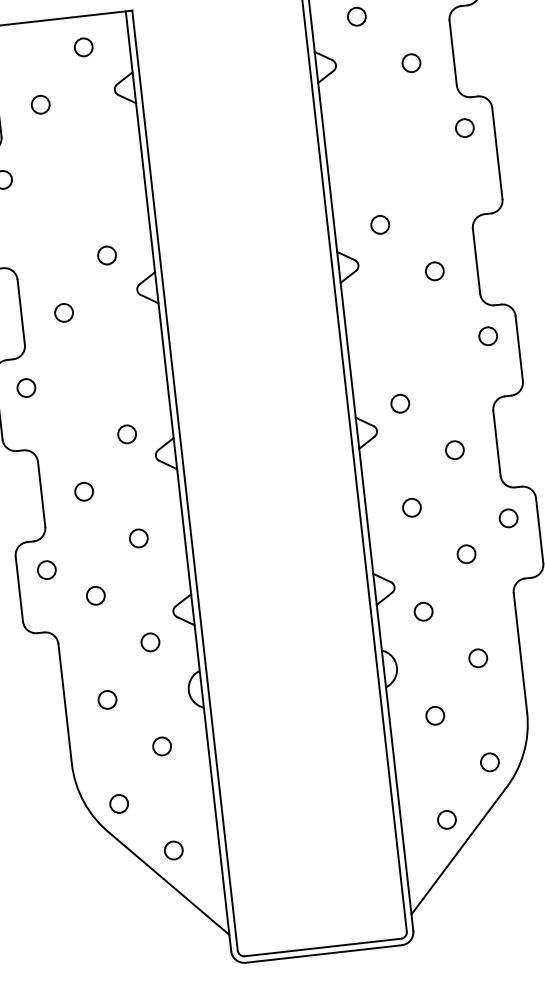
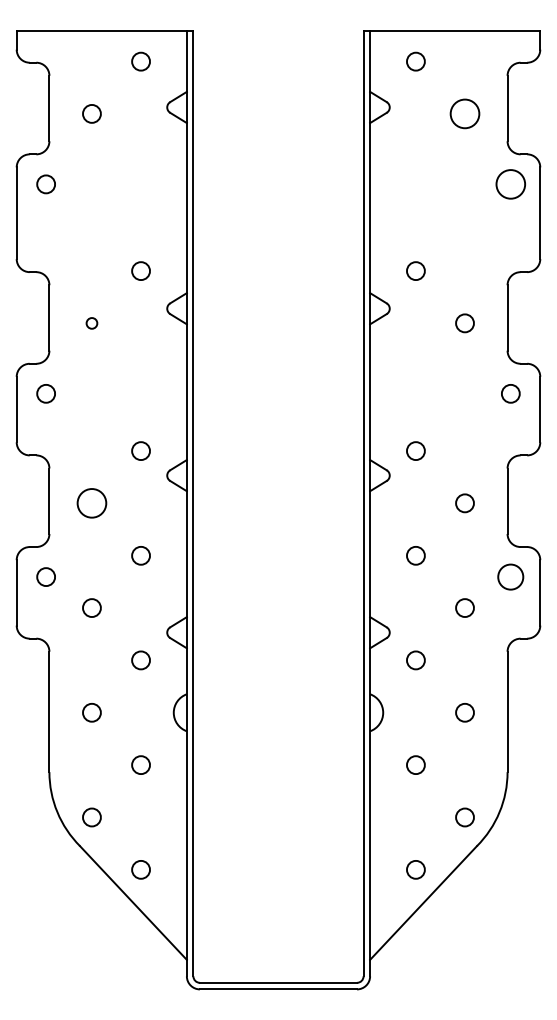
circle: (410, 62) -> (464, 113), size x1.6
circle: (464, 128) -> (510, 184), size x1.6
circle: (63, 313) -> (91, 323), size x0.6
circle: (83, 491) -> (91, 503), size x1.6
circle: (508, 517) -> (510, 576), size x1.4

